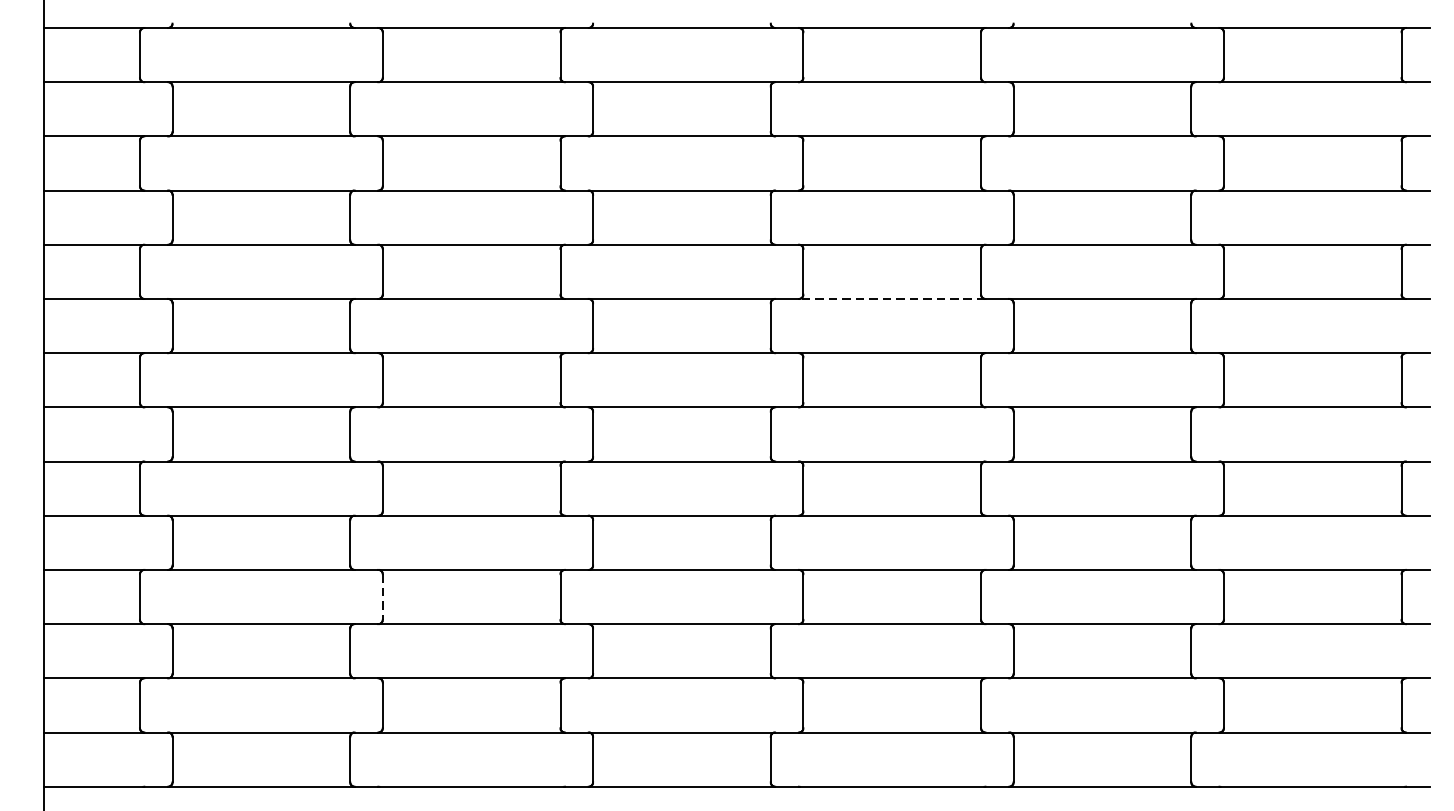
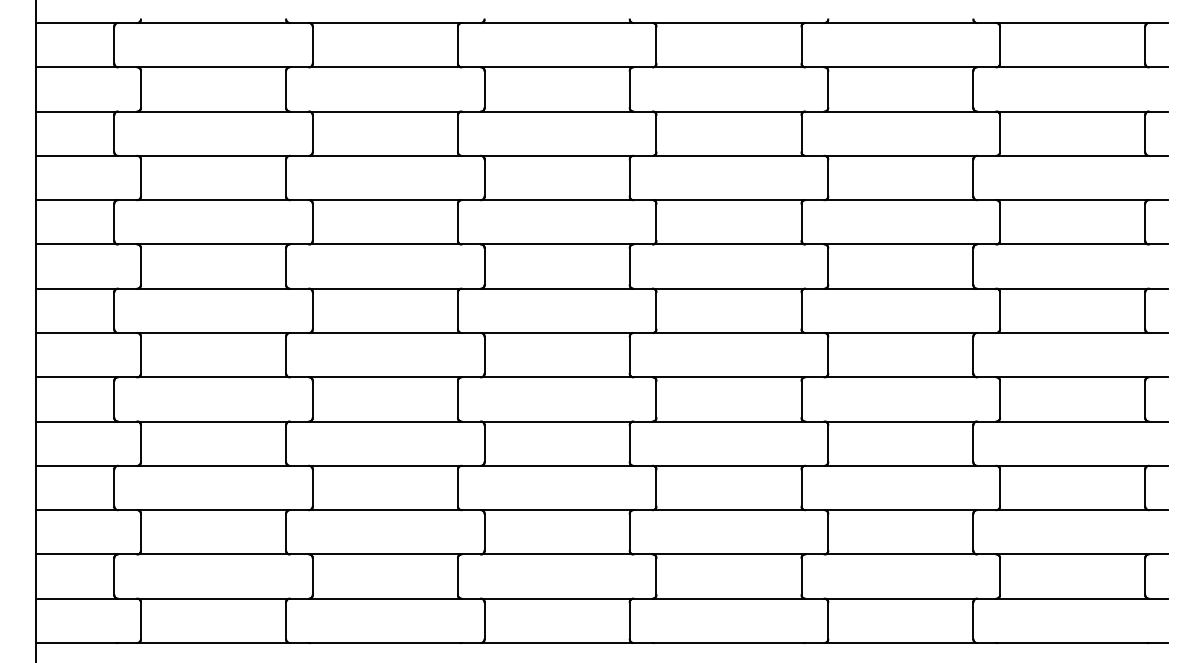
line: (891, 299) -> (728, 244), dashed -> solid
line: (382, 597) -> (312, 488), dashed -> solid

